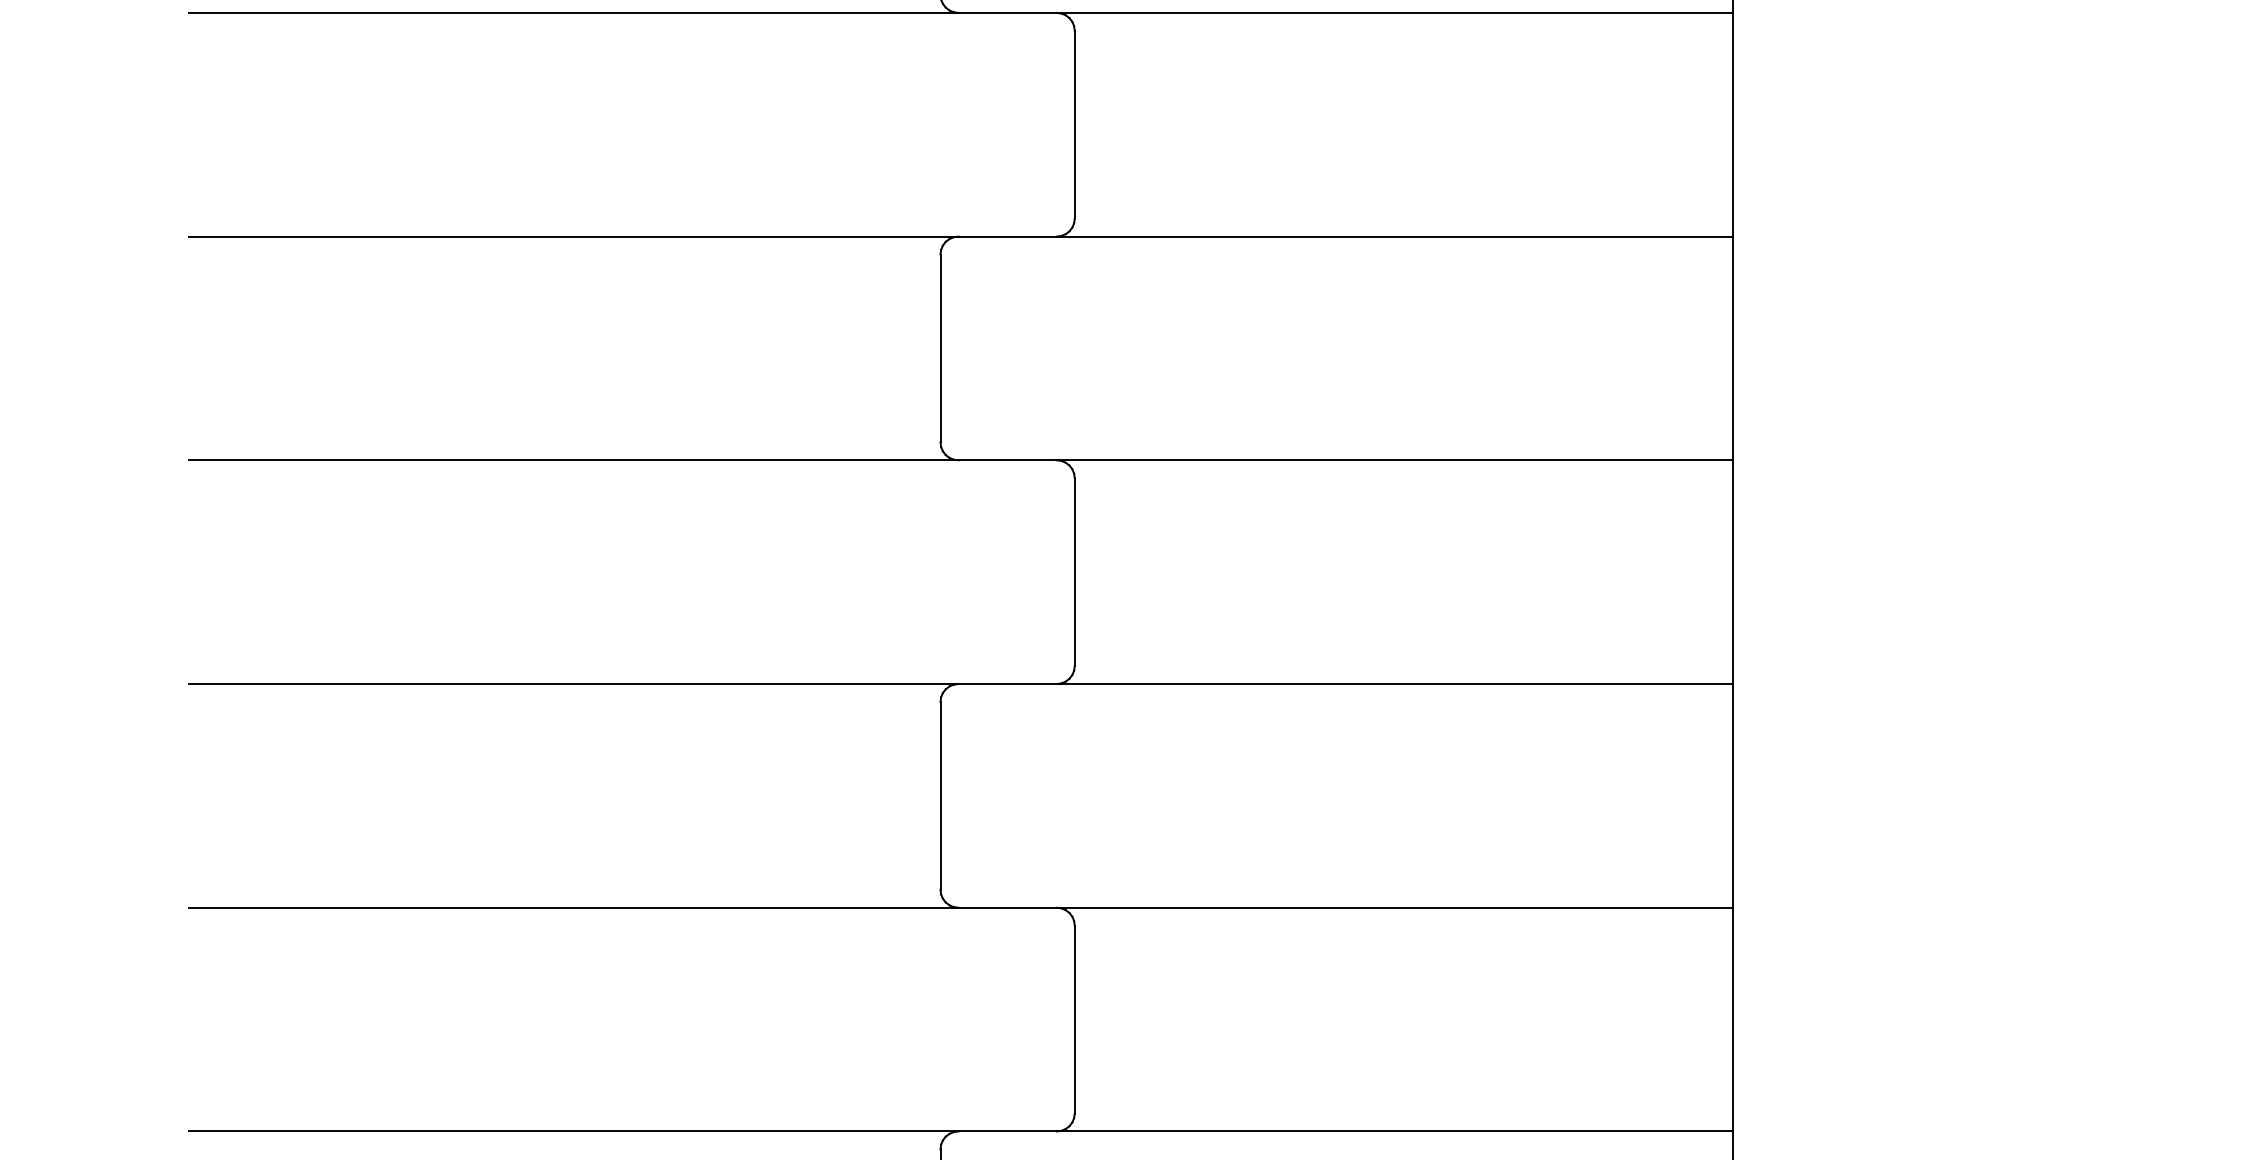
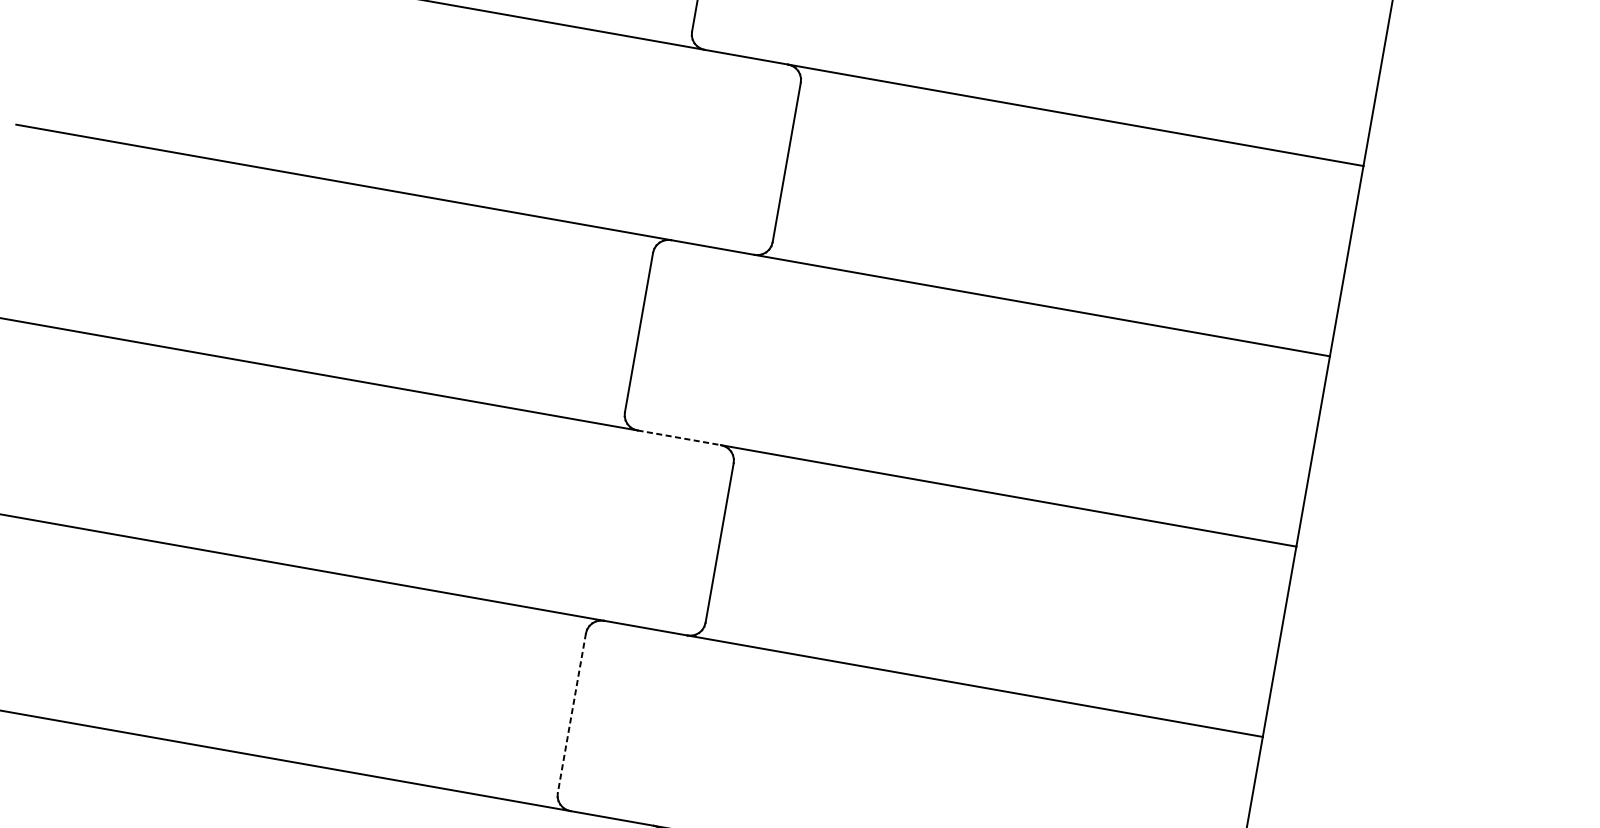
line: (1008, 460) -> (680, 438), solid -> dashed
line: (940, 795) -> (571, 712), solid -> dashed

